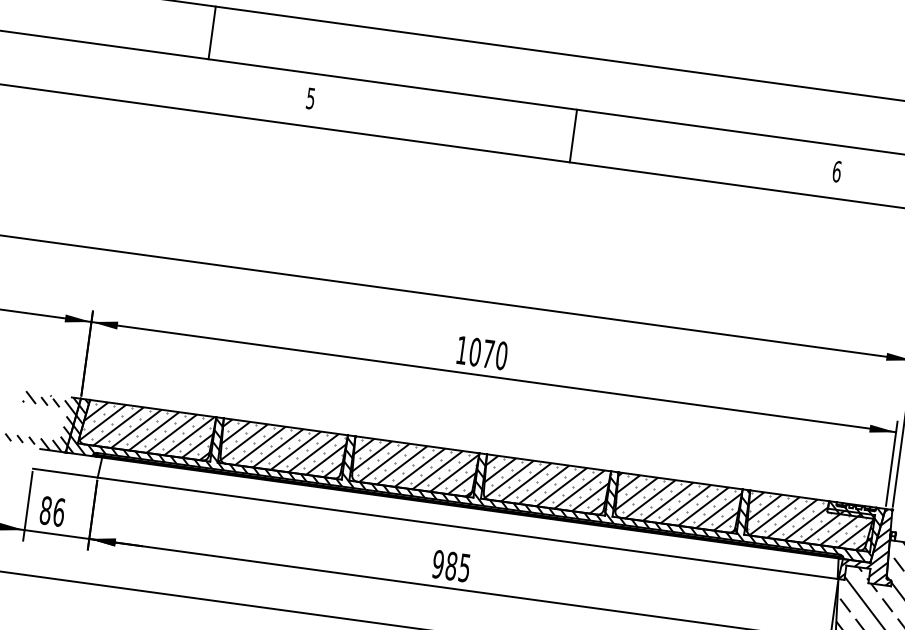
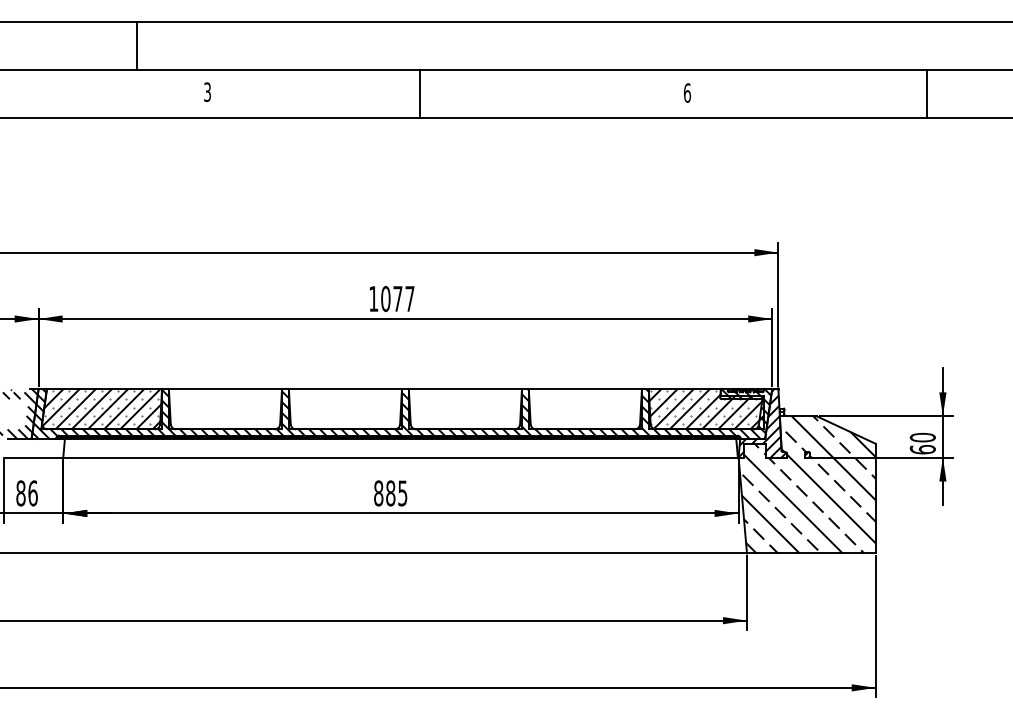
line: (212, 32) -> (137, 45), moved
text: (310, 97) -> (207, 91), 5 -> 3
line: (573, 136) -> (420, 93), moved
text: (501, 355) -> (409, 298), 1070 -> 1077
hatch: (282, 448) -> (225, 408), removed
hatch: (414, 466) -> (345, 408), removed
hatch: (545, 484) -> (464, 408), removed
hatch: (676, 502) -> (584, 408), removed
text: (438, 564) -> (378, 493), 985 -> 885

